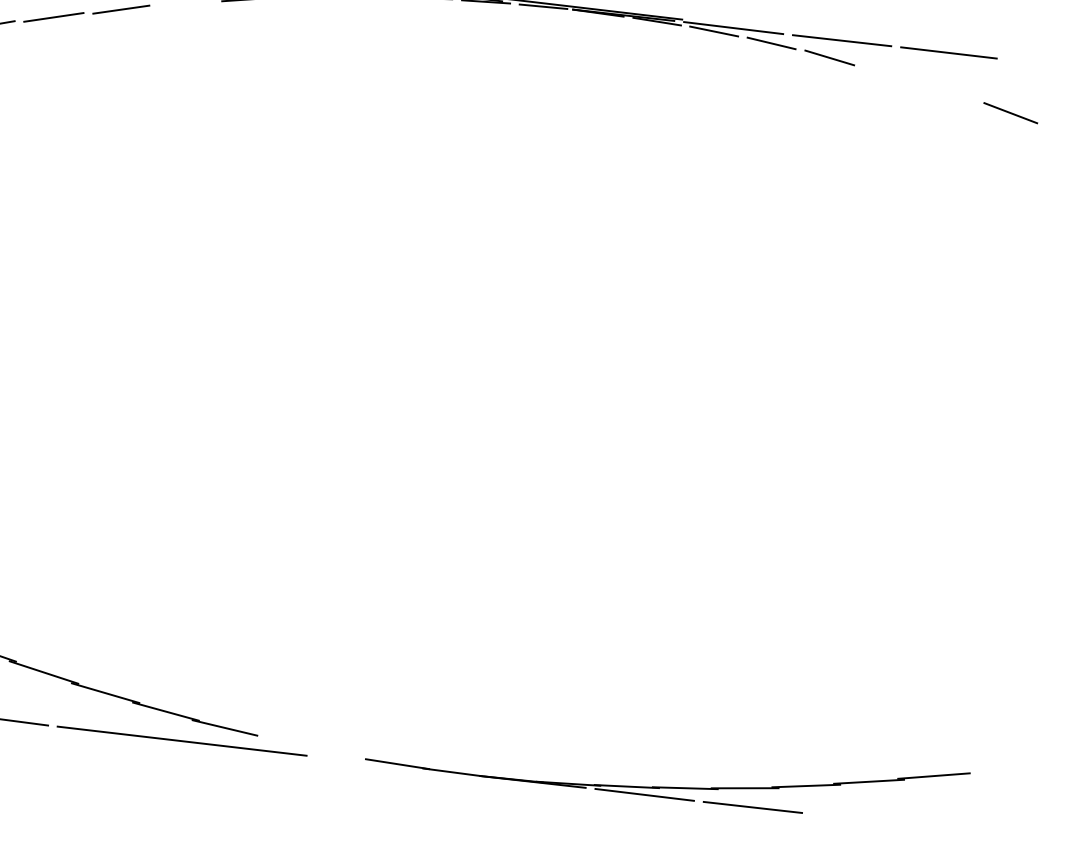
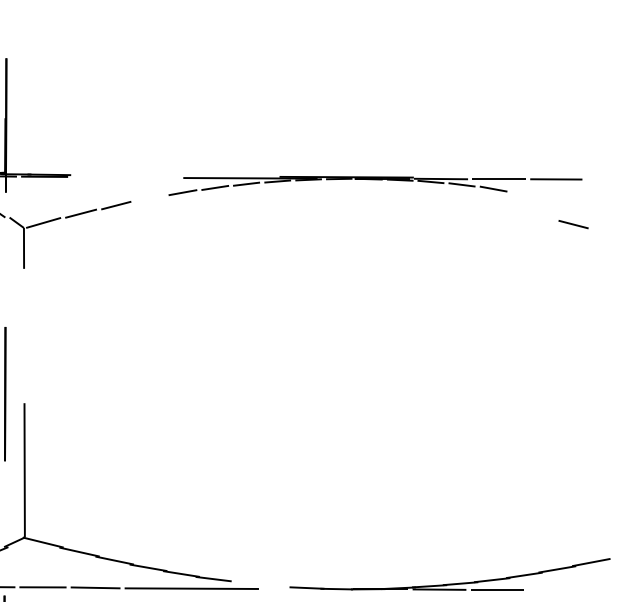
line: (1010, 113) -> (573, 224), moved

